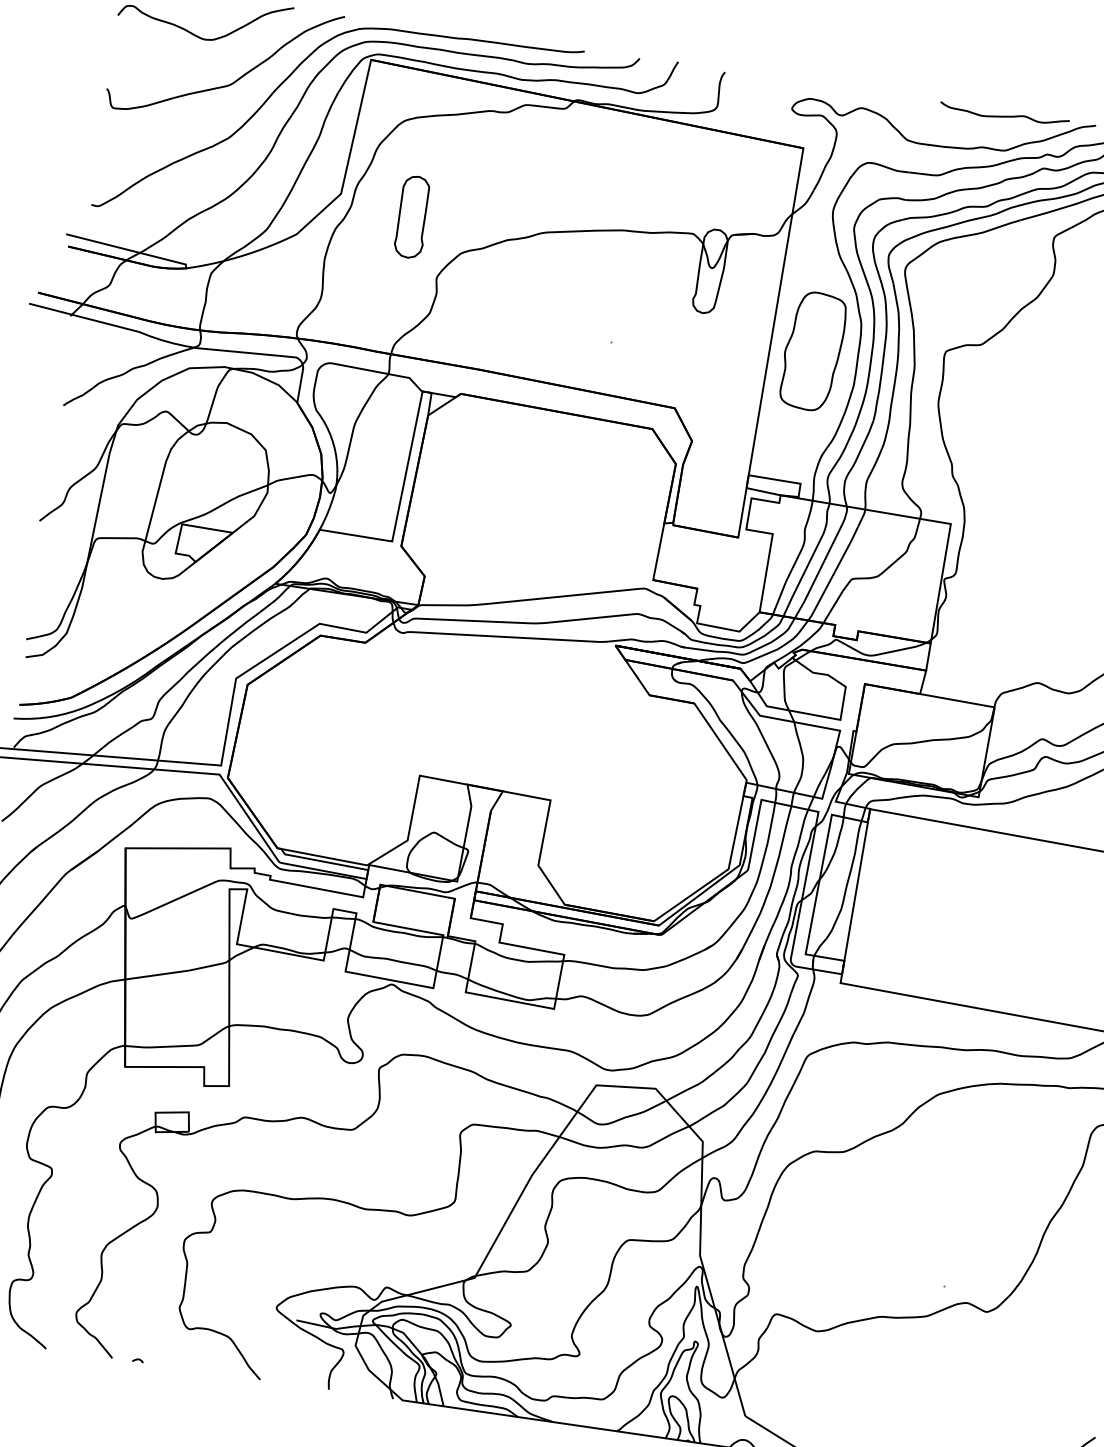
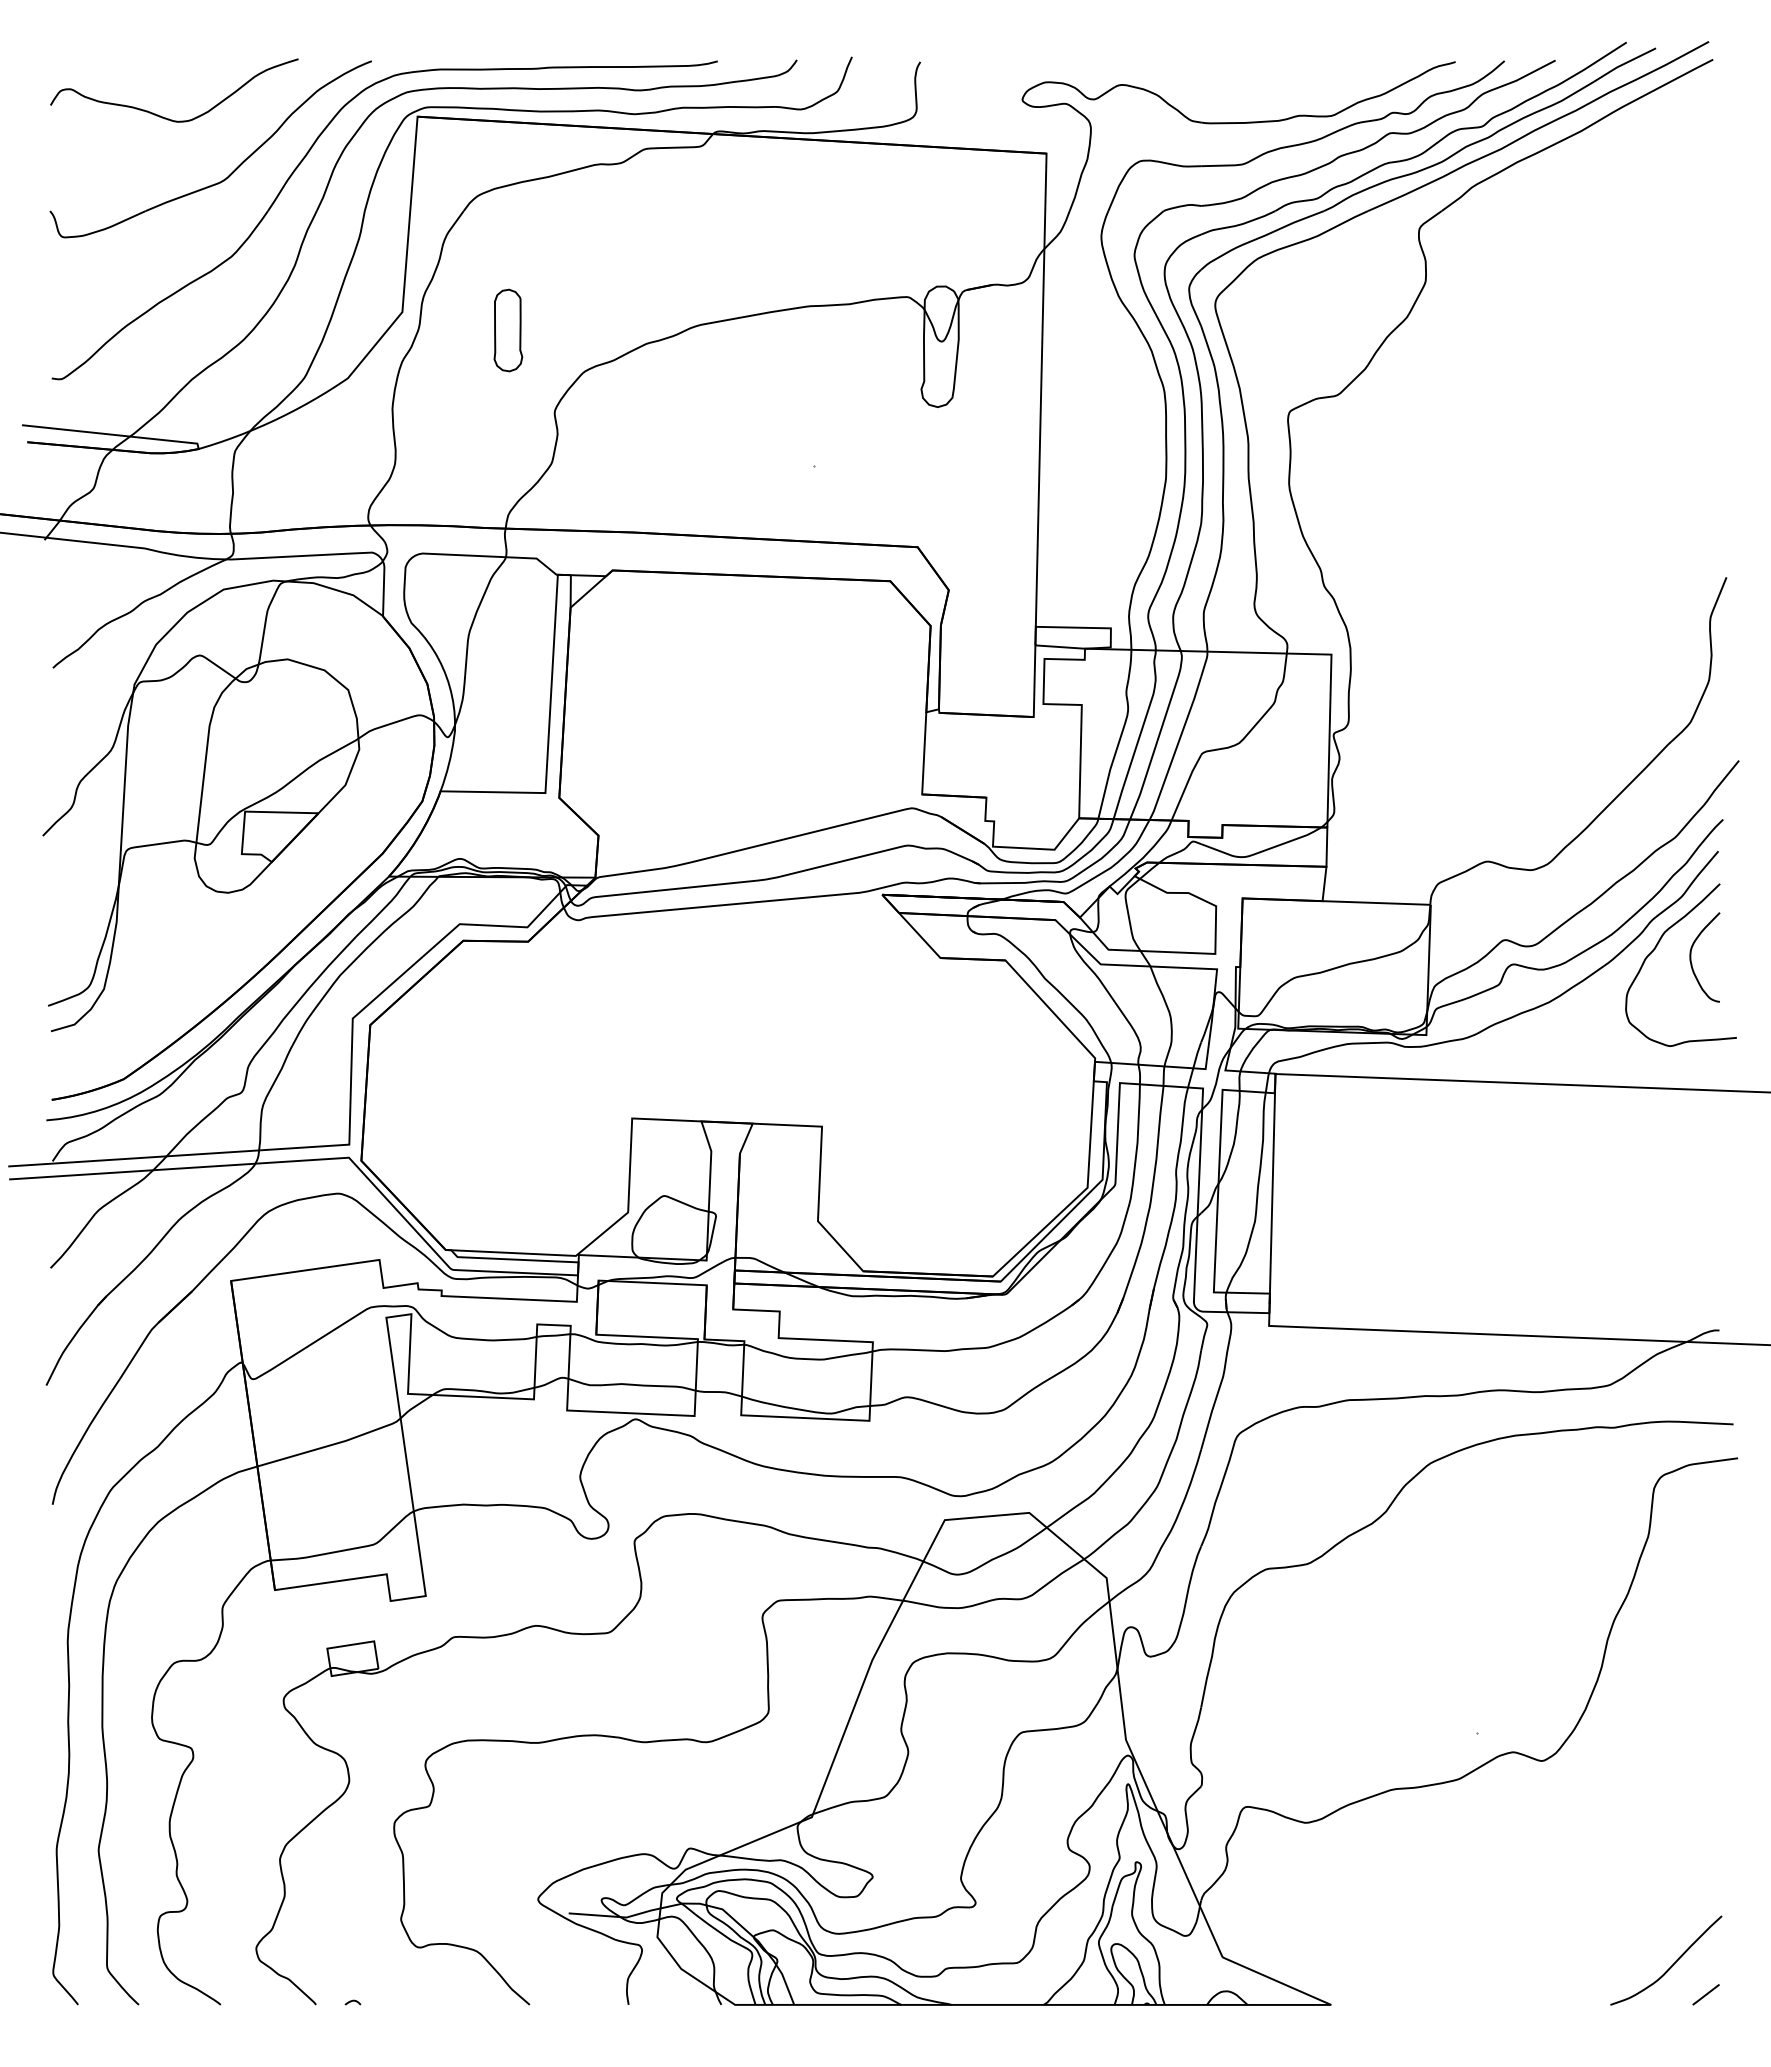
curve: (1005, 115) -> (1325, 66), removed
part: (412, 217) -> (508, 330), size x0.7
part: (813, 351) -> (1101, 438), removed

